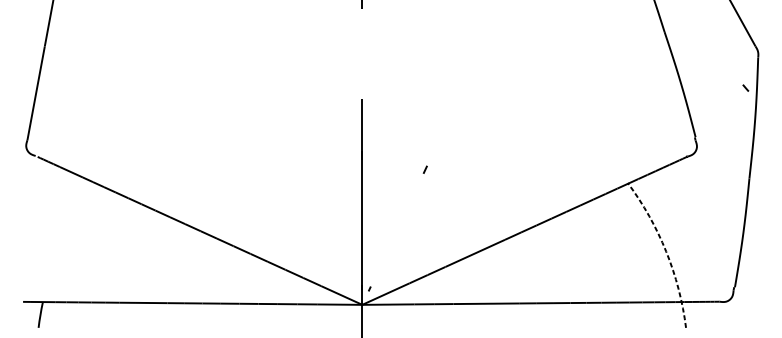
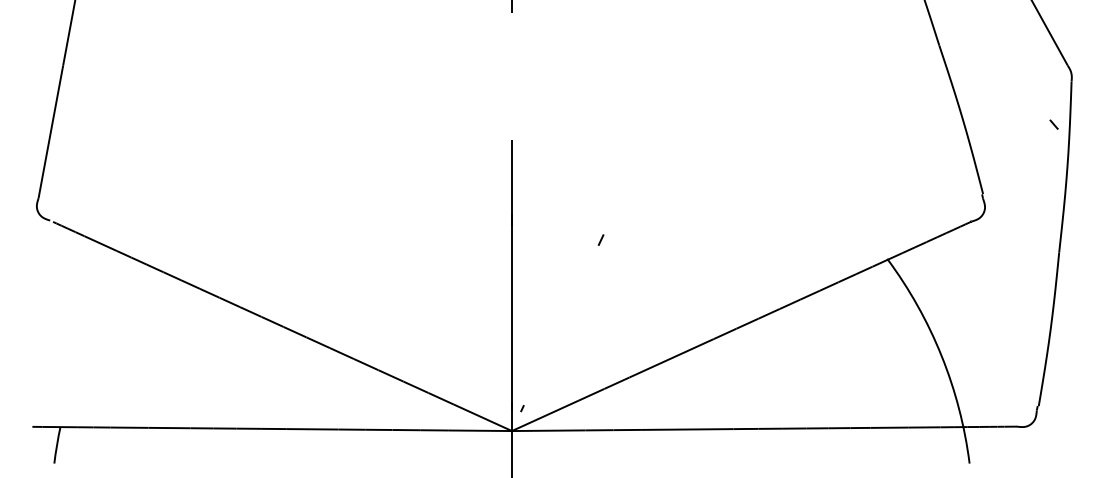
arc: (666, 251) -> (941, 355), dashed -> solid

